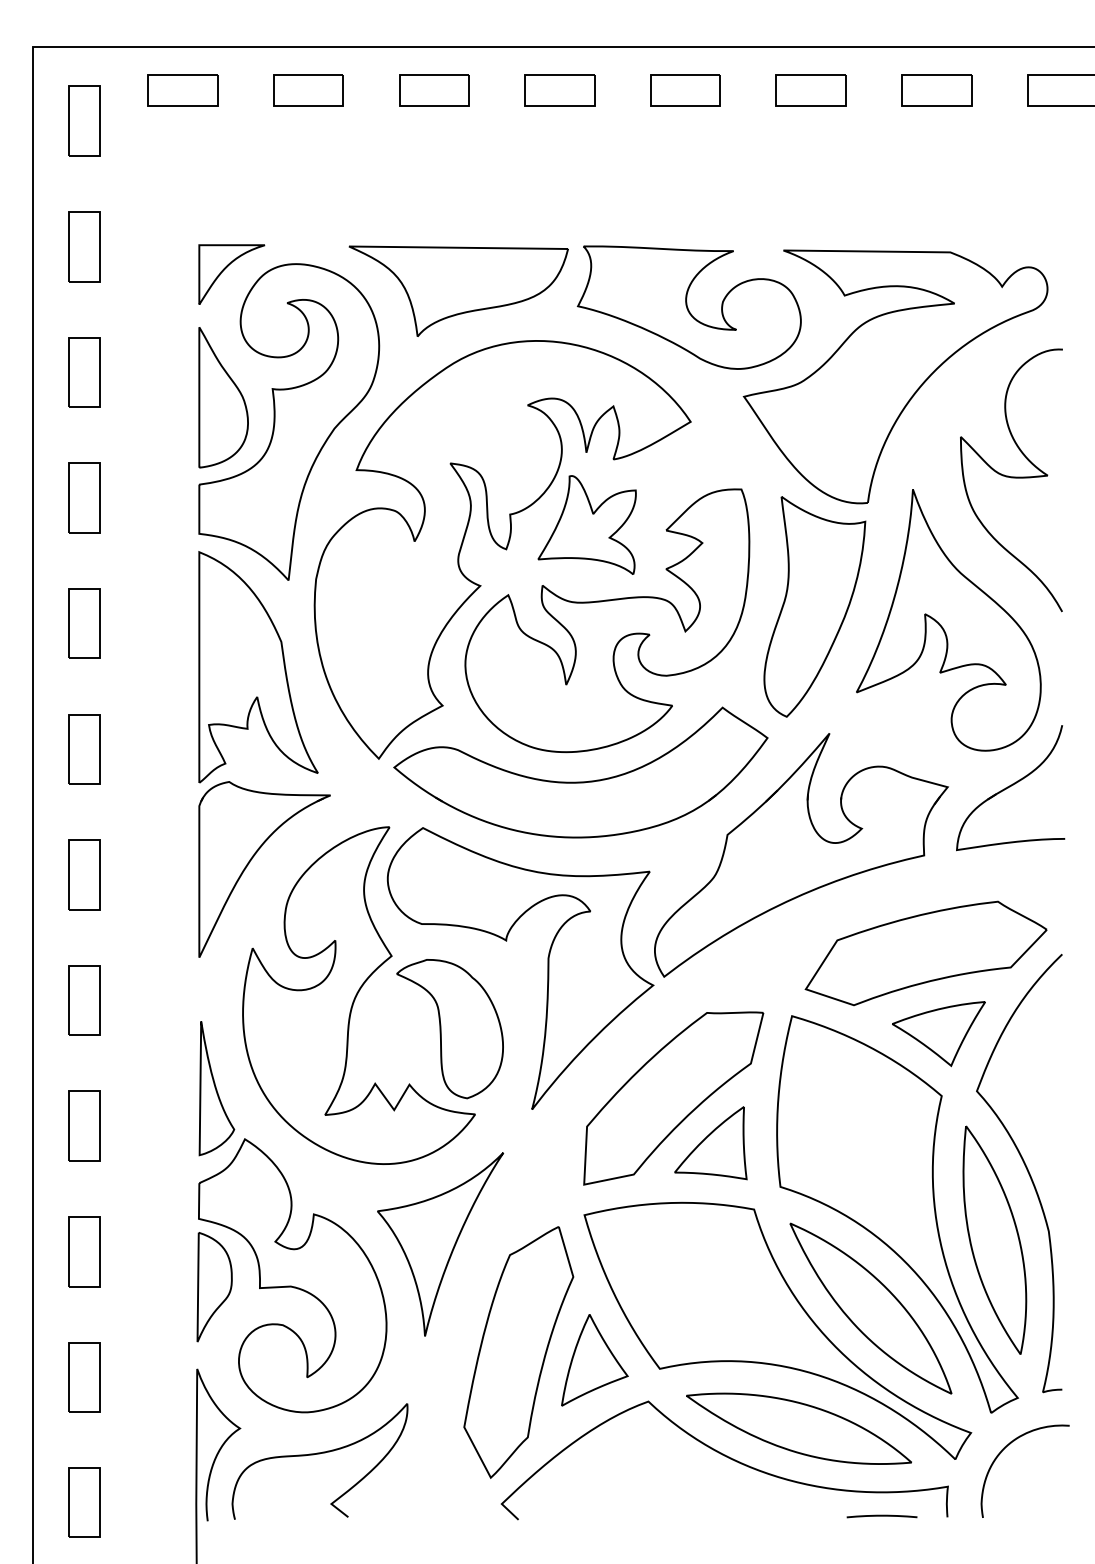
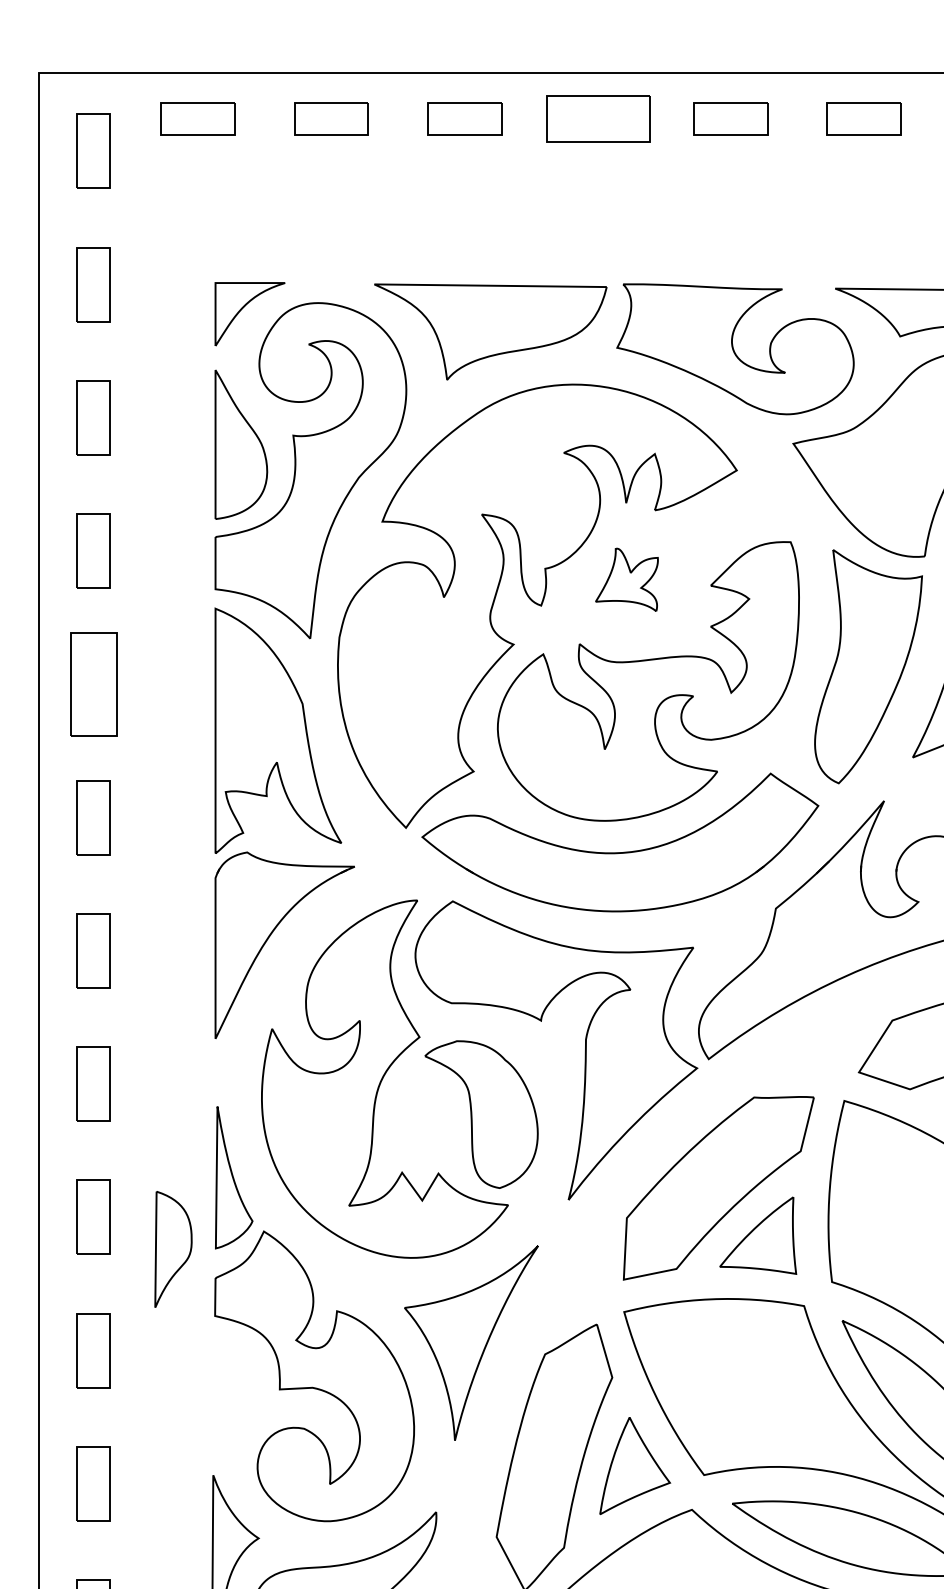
part: (559, 90) -> (597, 118), size x1.4
part: (586, 524) -> (626, 579), size x0.6
part: (84, 623) -> (93, 684), size x1.4
part: (214, 1287) -> (173, 1249), moved

